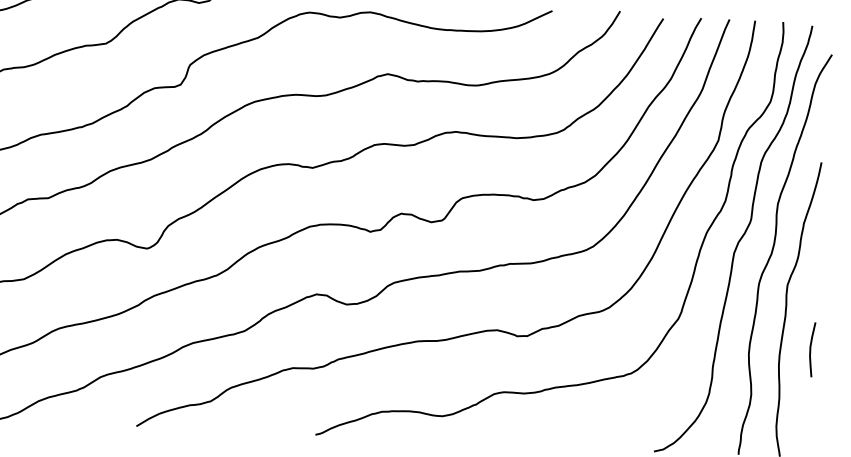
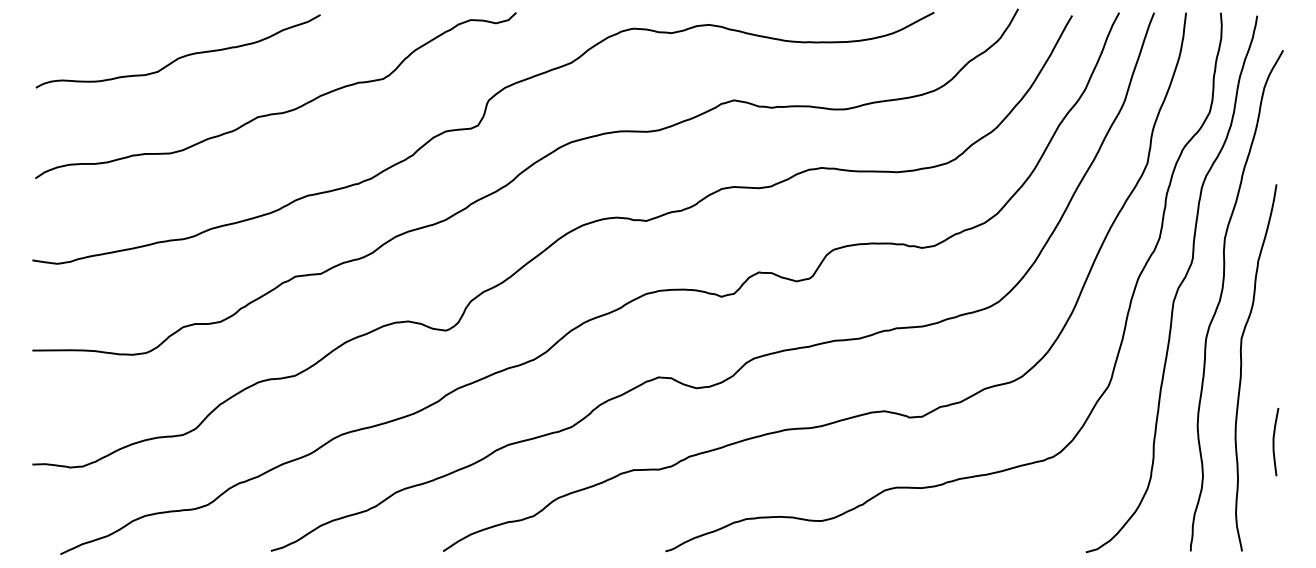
curve: (811, 350) -> (1274, 442), moved

